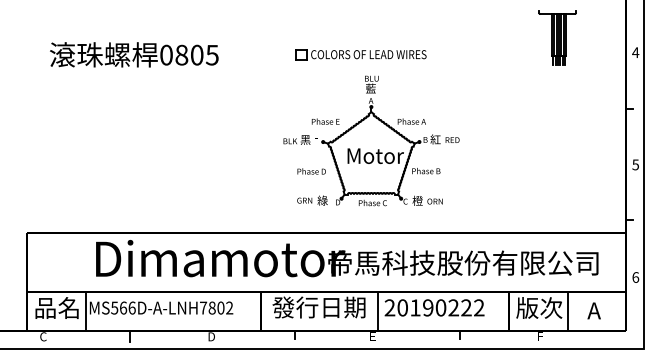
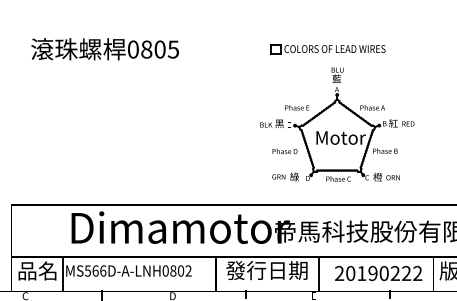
part: (371, 127) -> (337, 112), moved
text: (203, 307) -> (165, 270), MS566D-A-LNH7802 -> MS566D-A-LNH0802
text: (434, 307) -> (378, 273), moved

